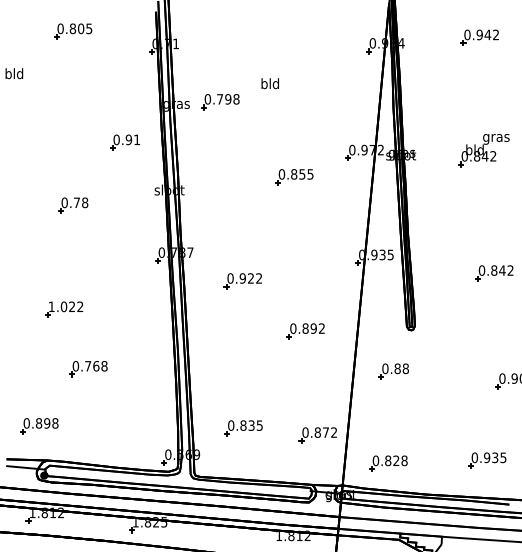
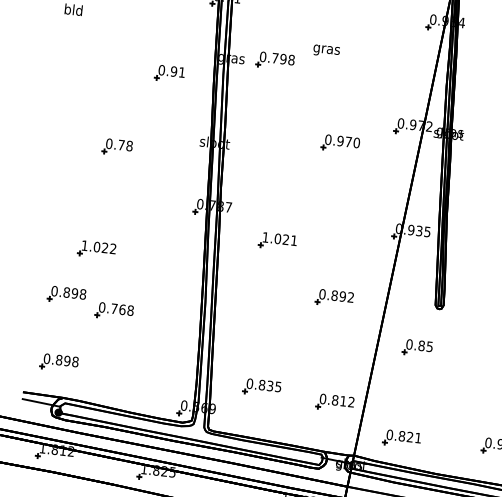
text: (270, 84) -> (327, 49), bld -> gras
part: (124, 142) -> (169, 73), moved
text: (302, 174) -> (348, 142), 0.855 -> 0.970
text: (244, 278) -> (279, 239), 0.922 -> 1.021
part: (39, 358) -> (66, 295), added
text: (405, 368) -> (429, 346), 0.88 -> 0.85
text: (325, 432) -> (342, 401), 0.872 -> 0.812
text: (404, 460) -> (418, 437), 0.828 -> 0.821

